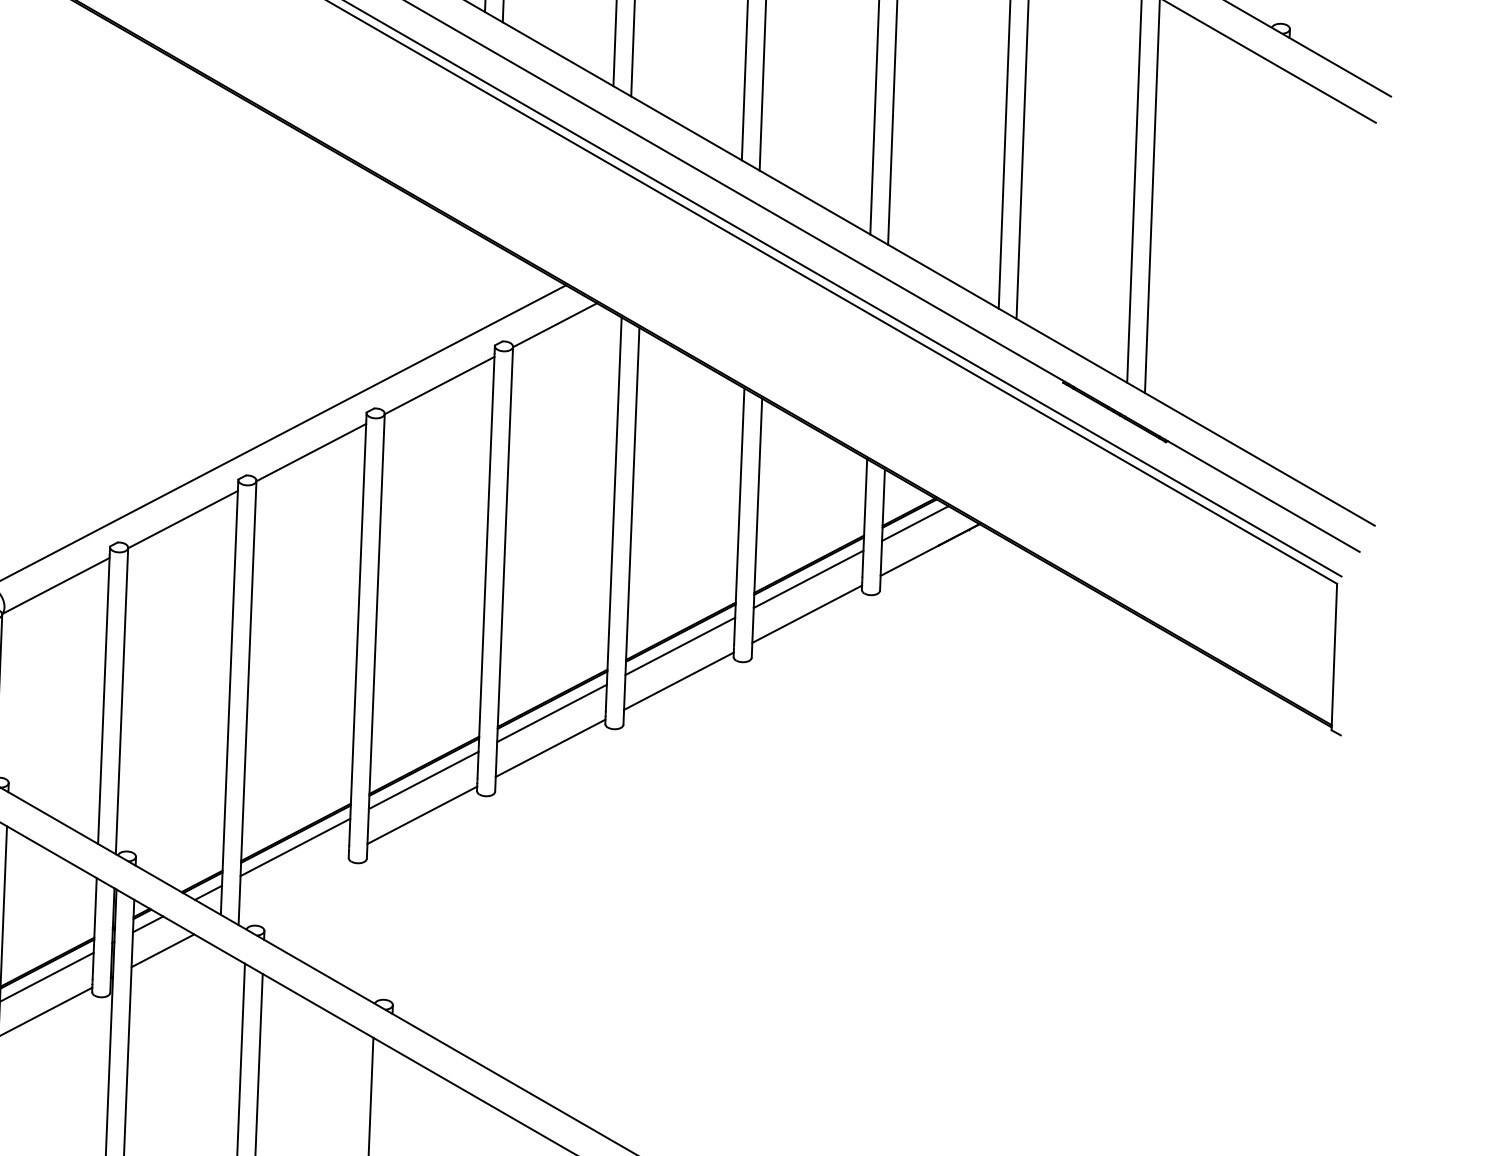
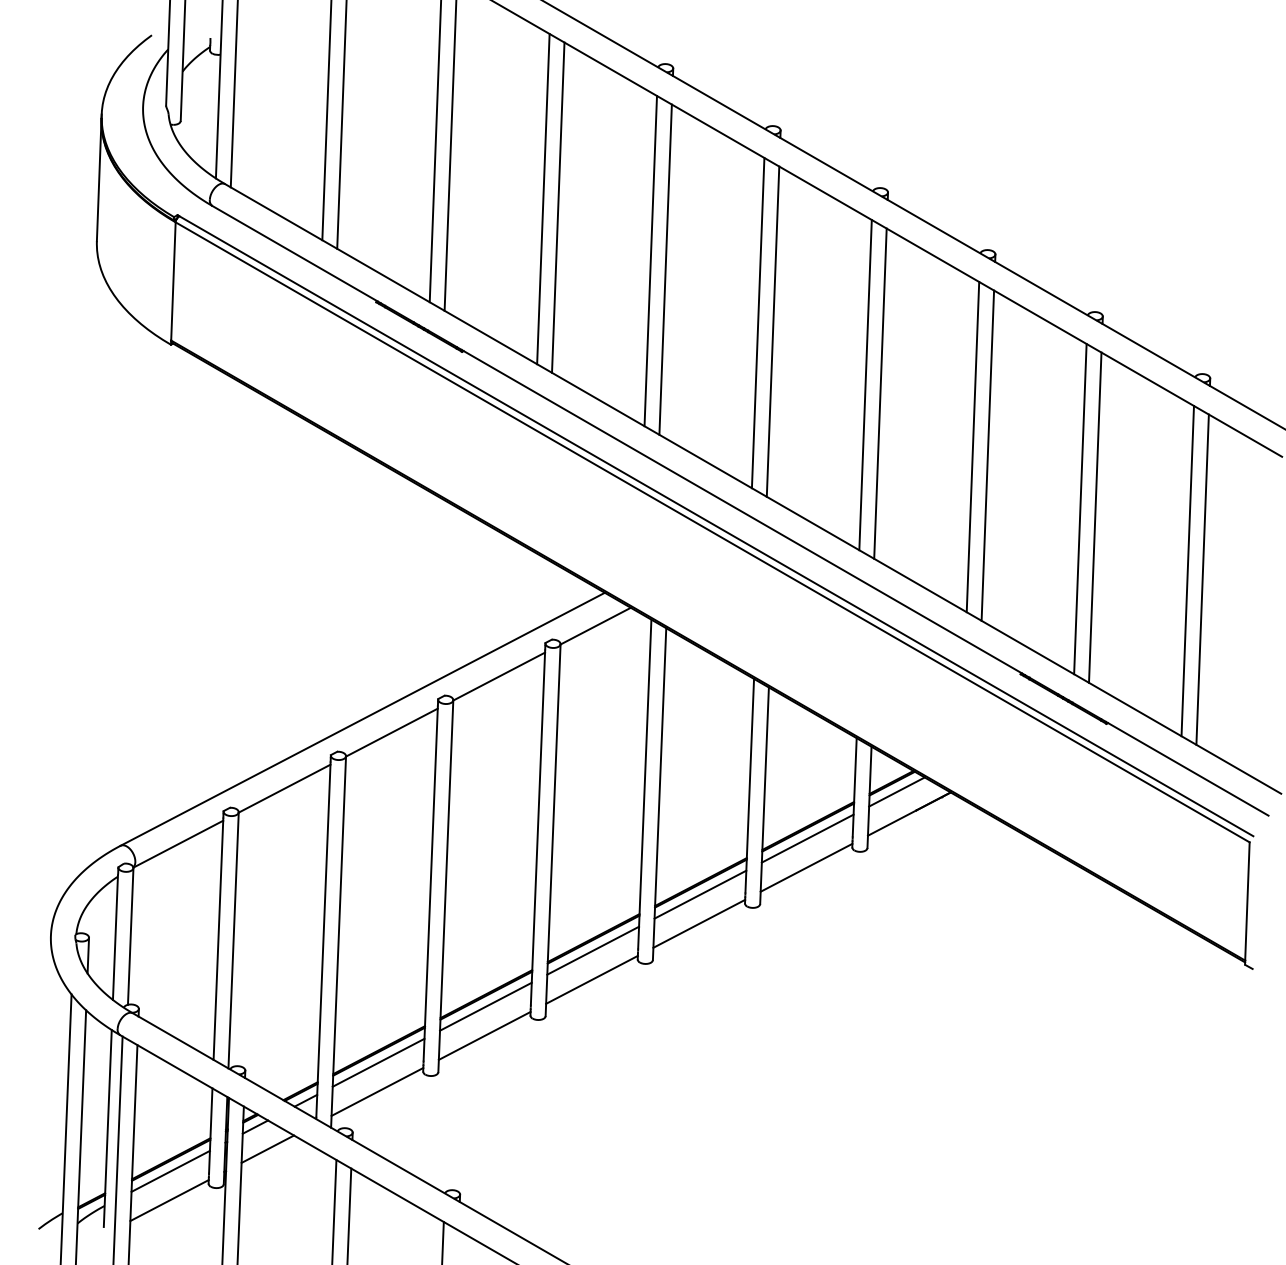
line: (1262, 258) -> (1187, 570), added
line: (1280, 269) -> (1202, 579), added
line: (294, 881) -> (377, 1091), added

